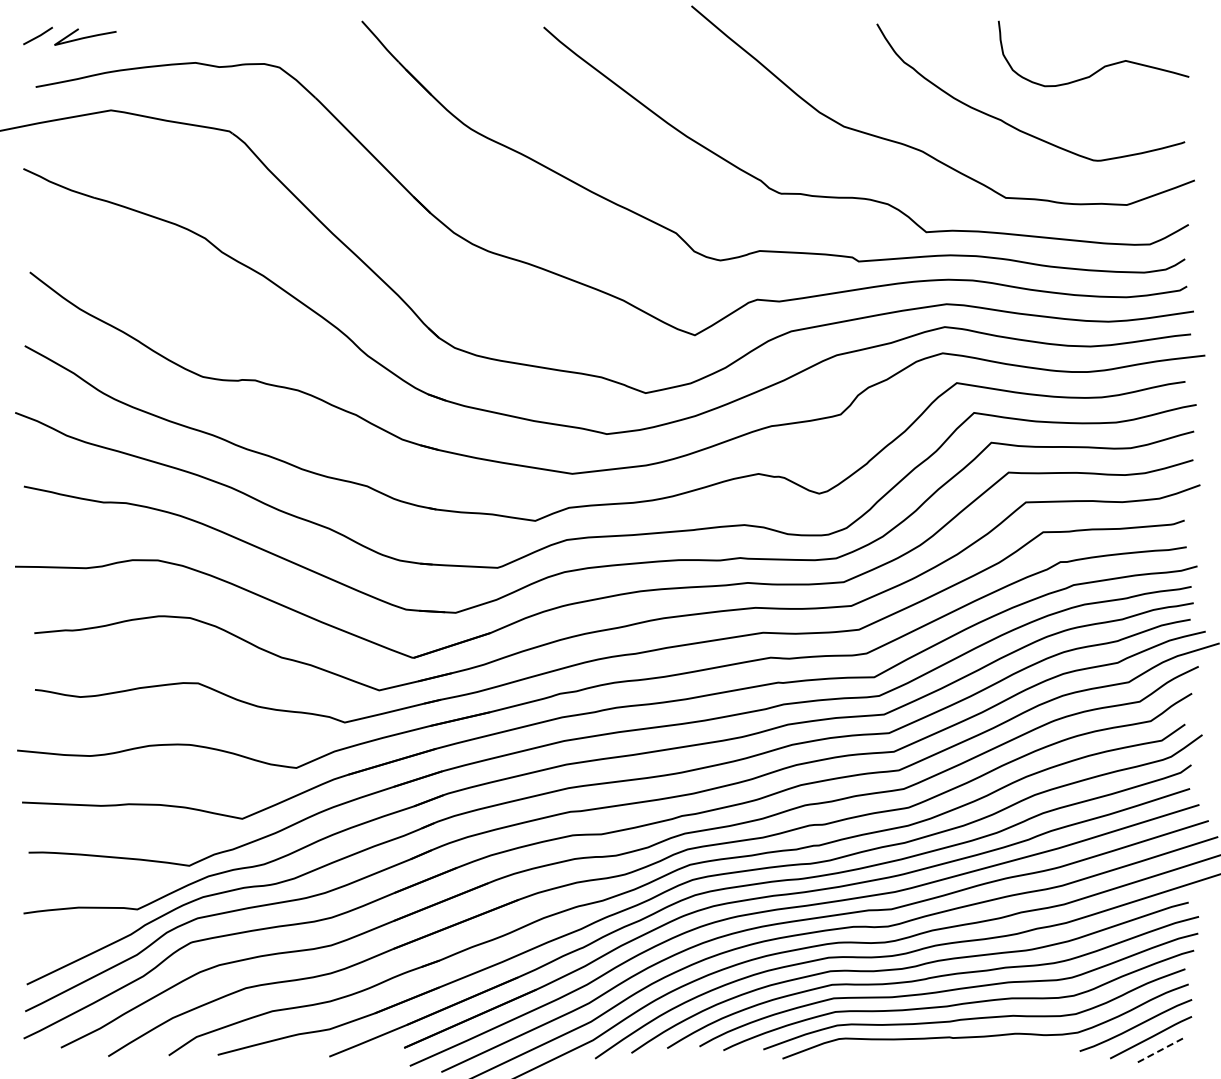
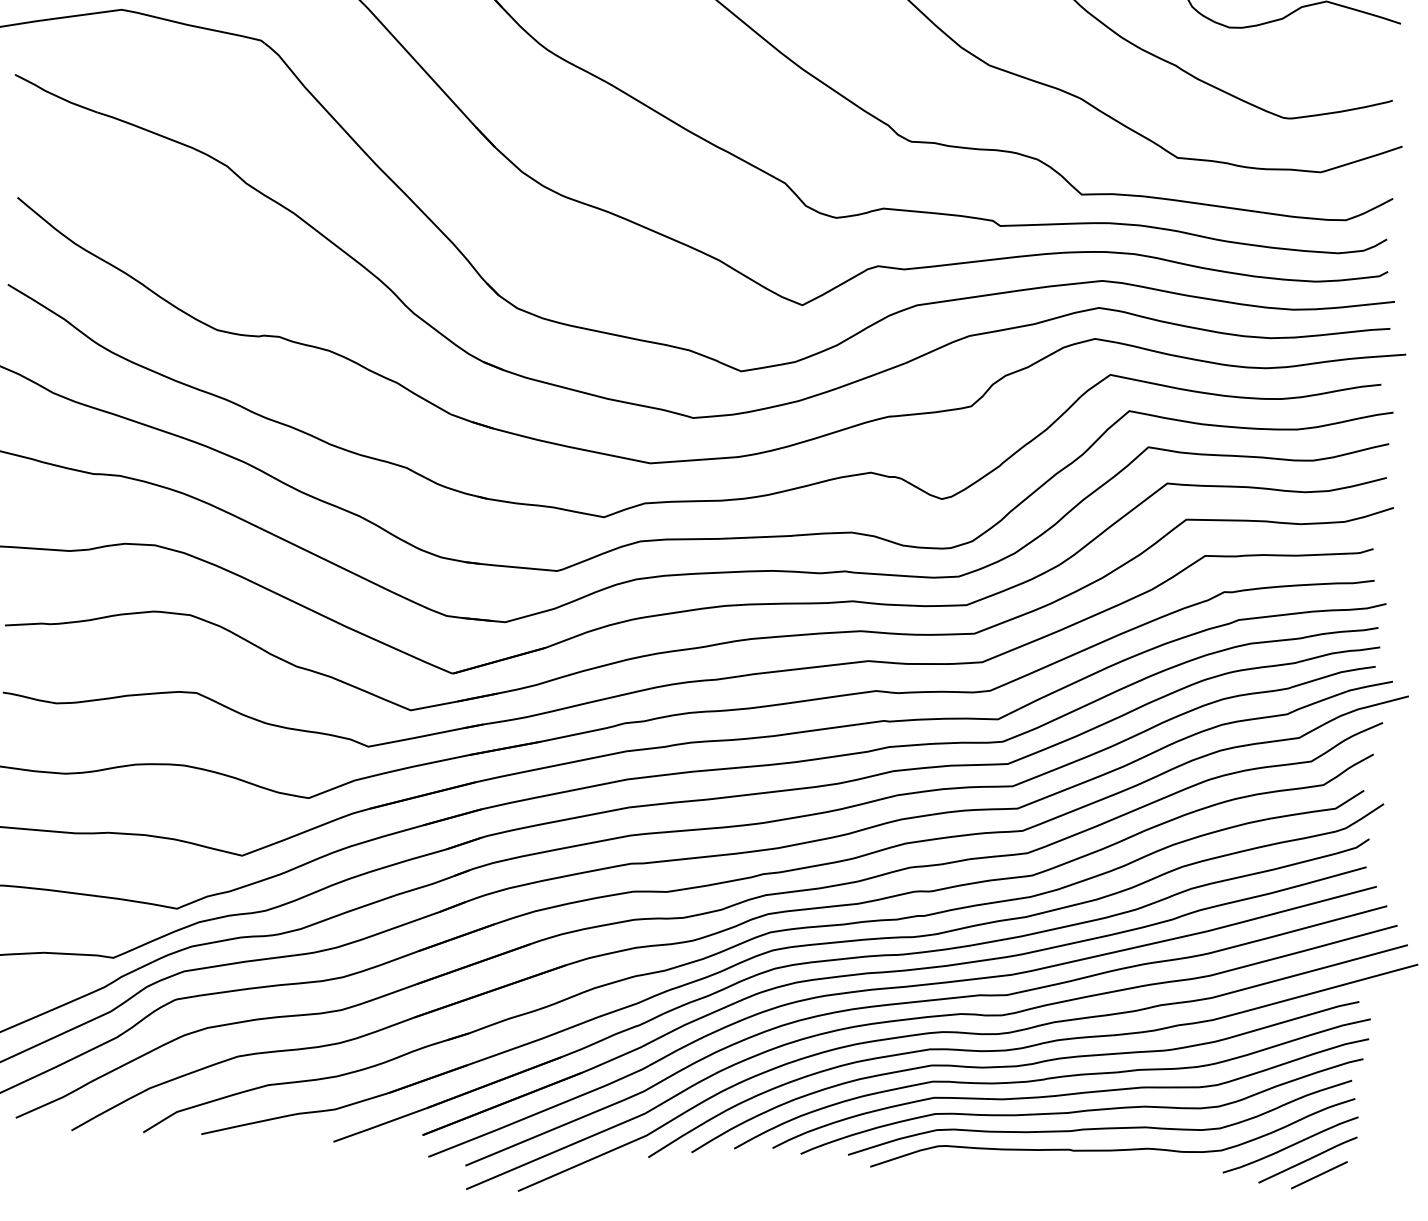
line: (1161, 1049) -> (1319, 1174), dashed -> solid

